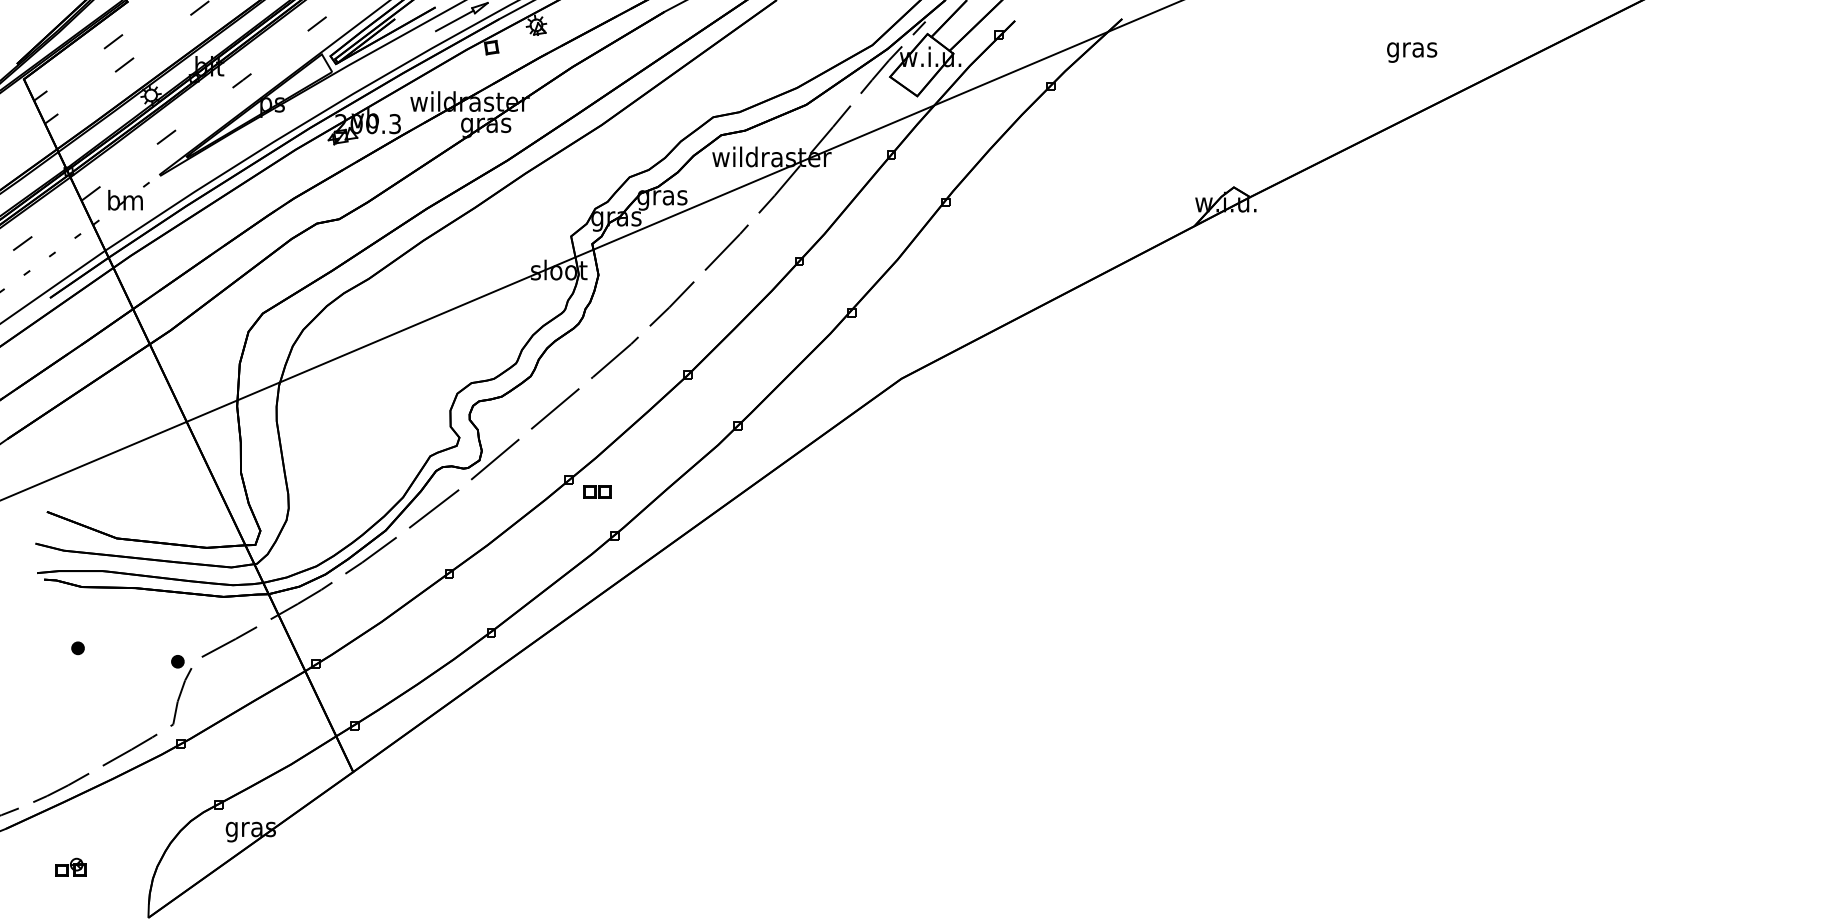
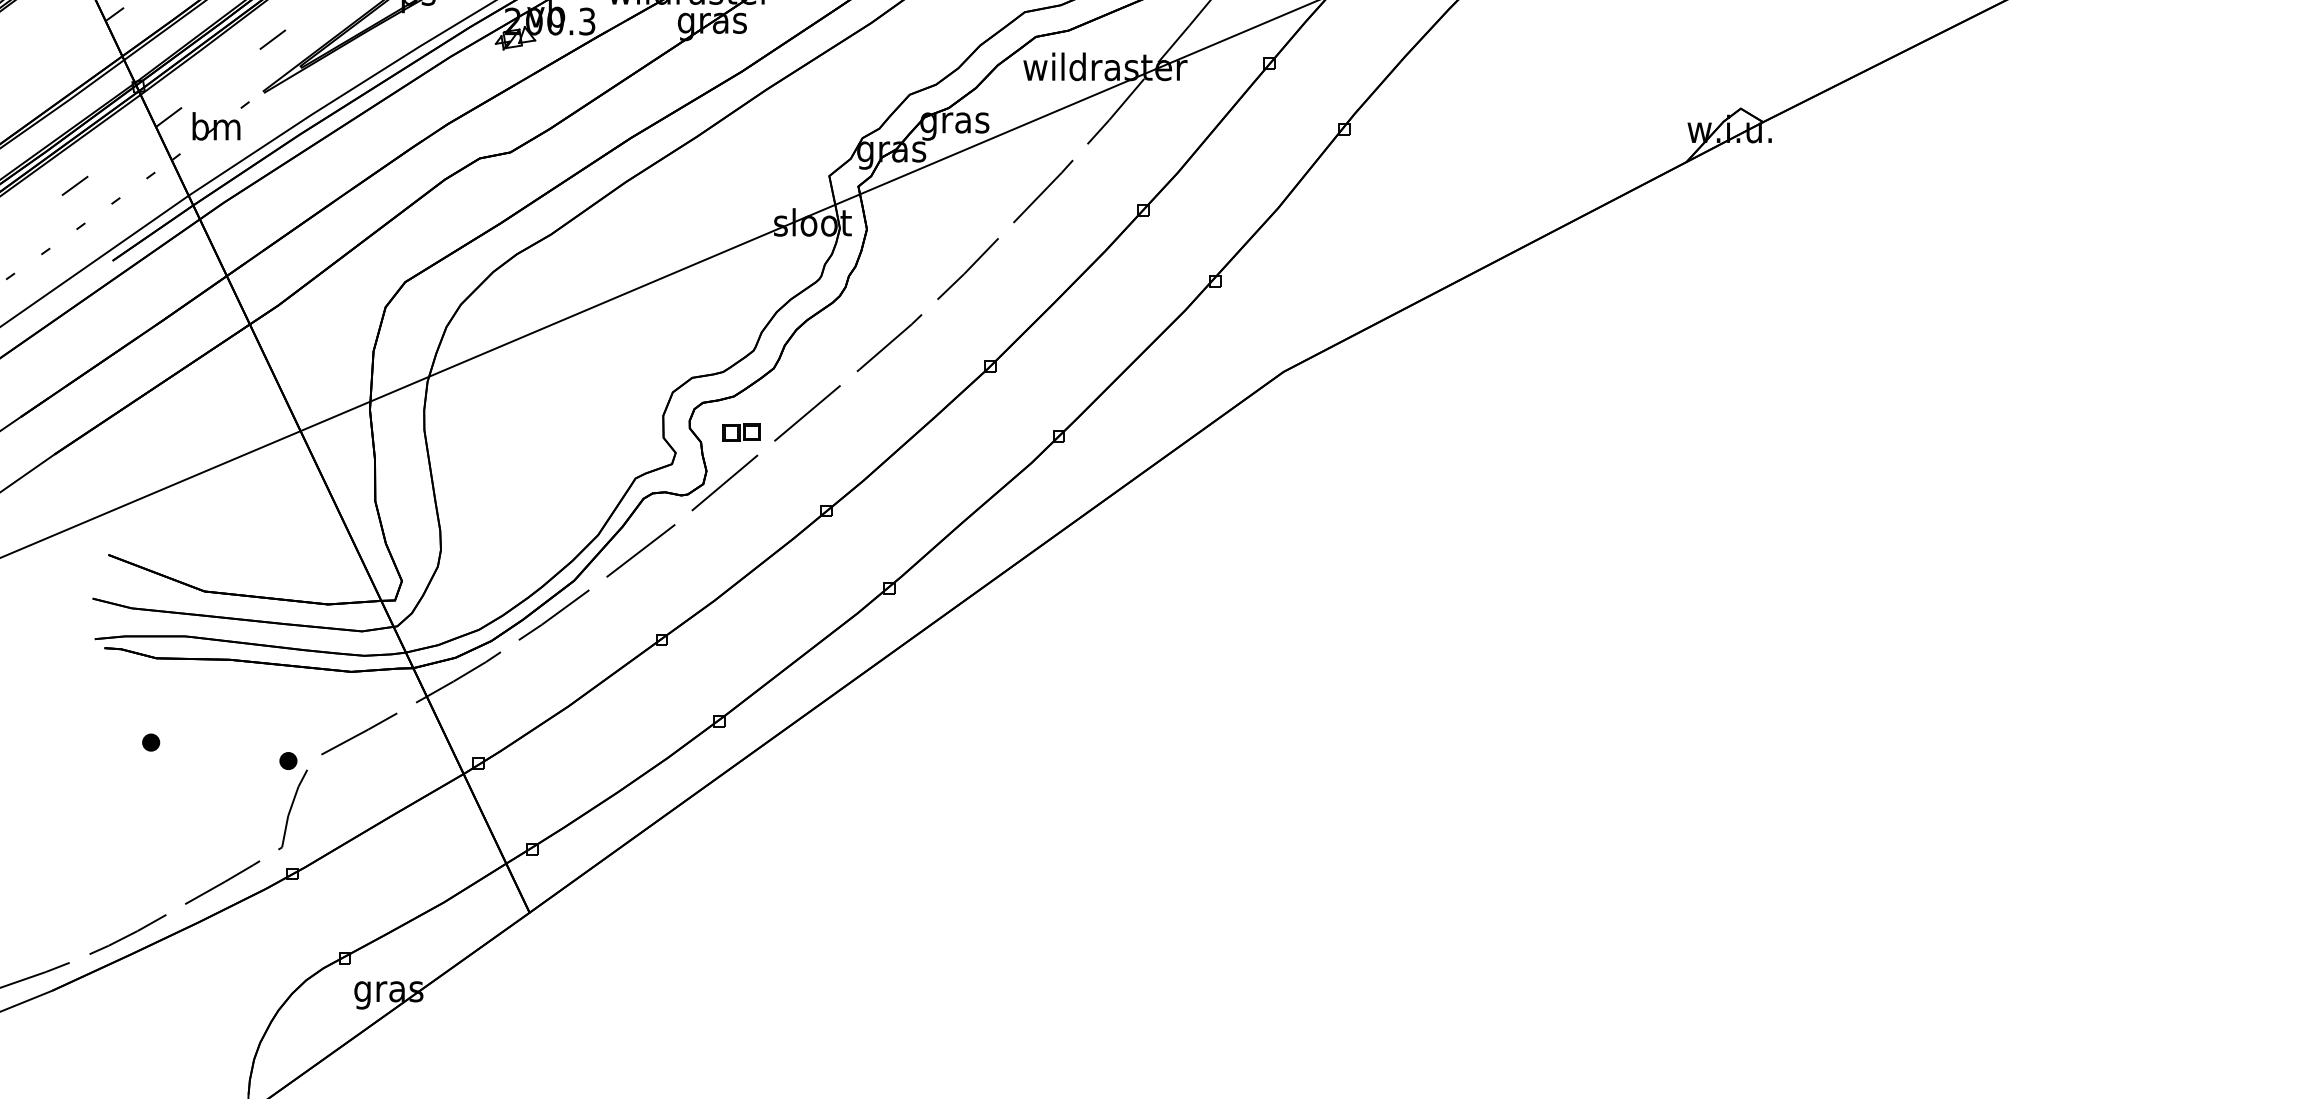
part: (597, 491) -> (741, 432), moved
part: (70, 866) -> (140, 1042), removed

